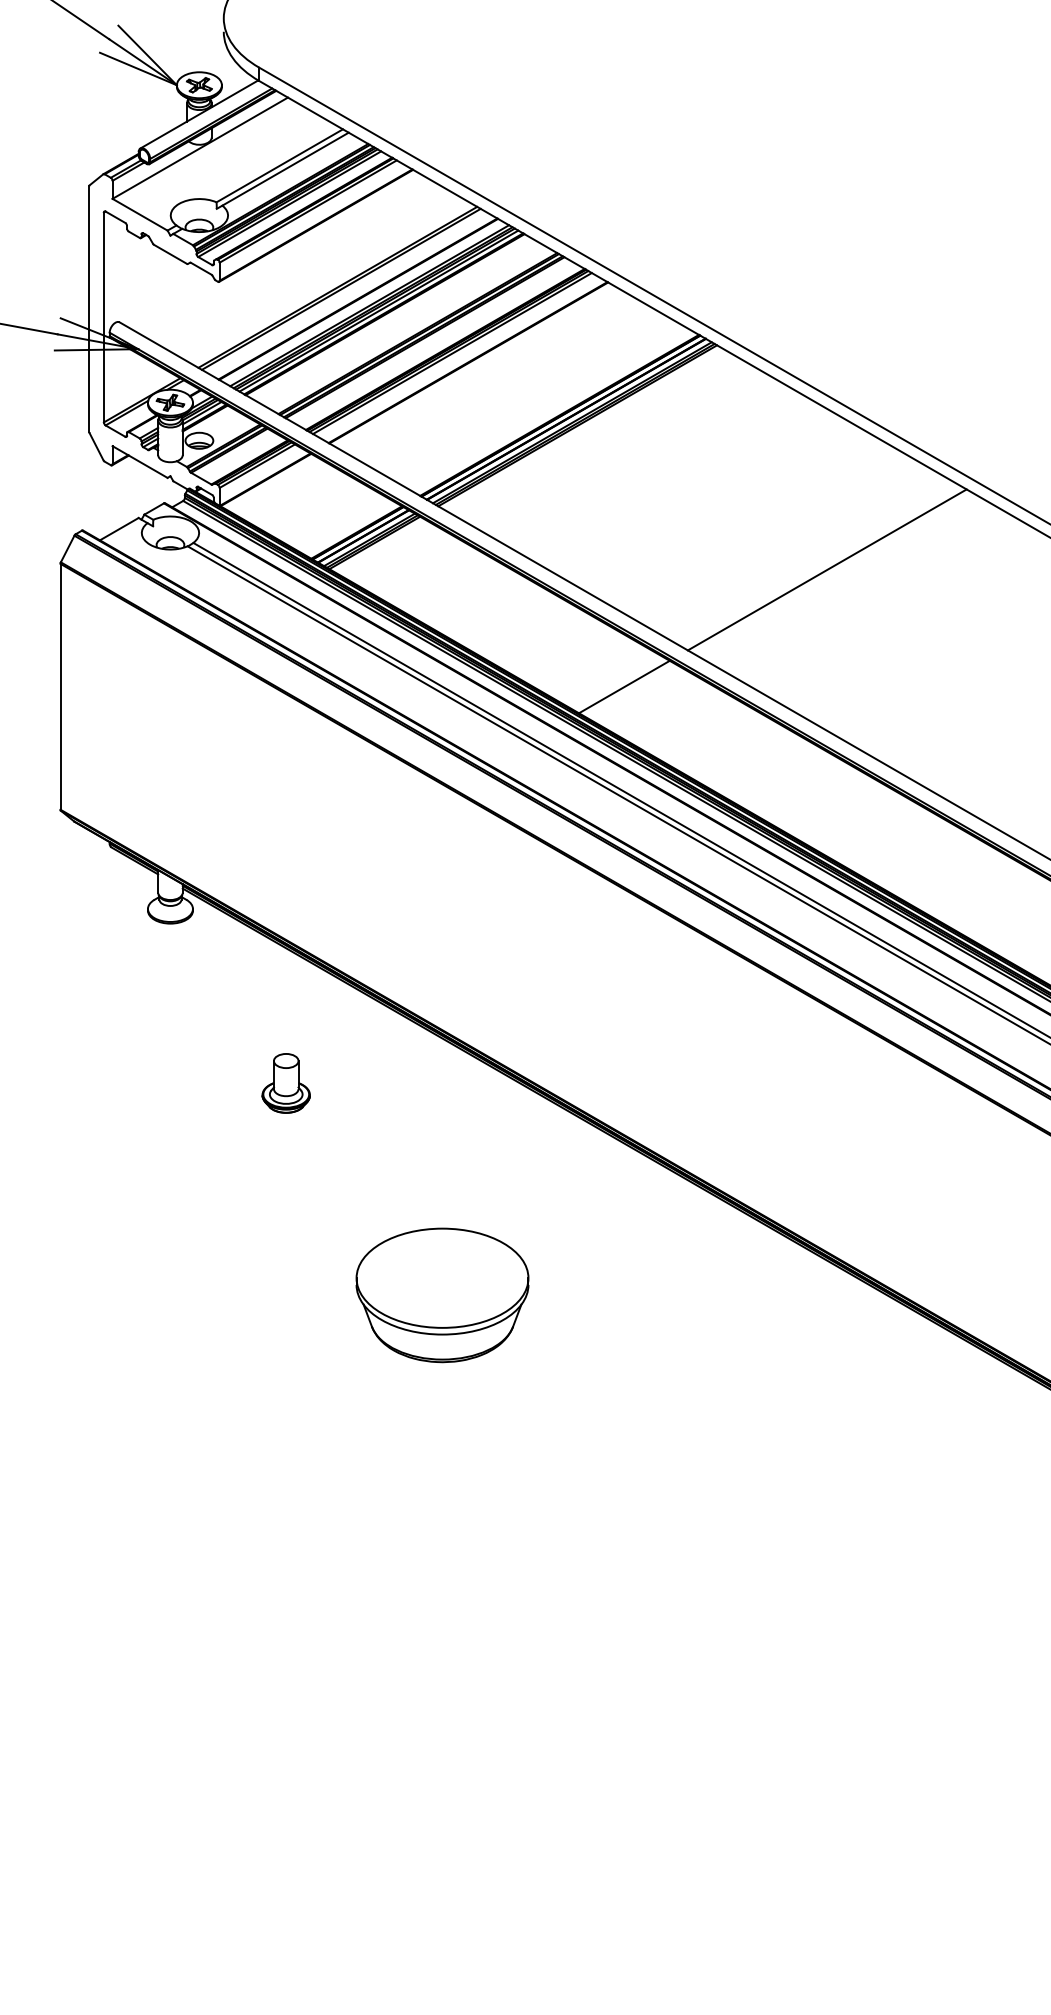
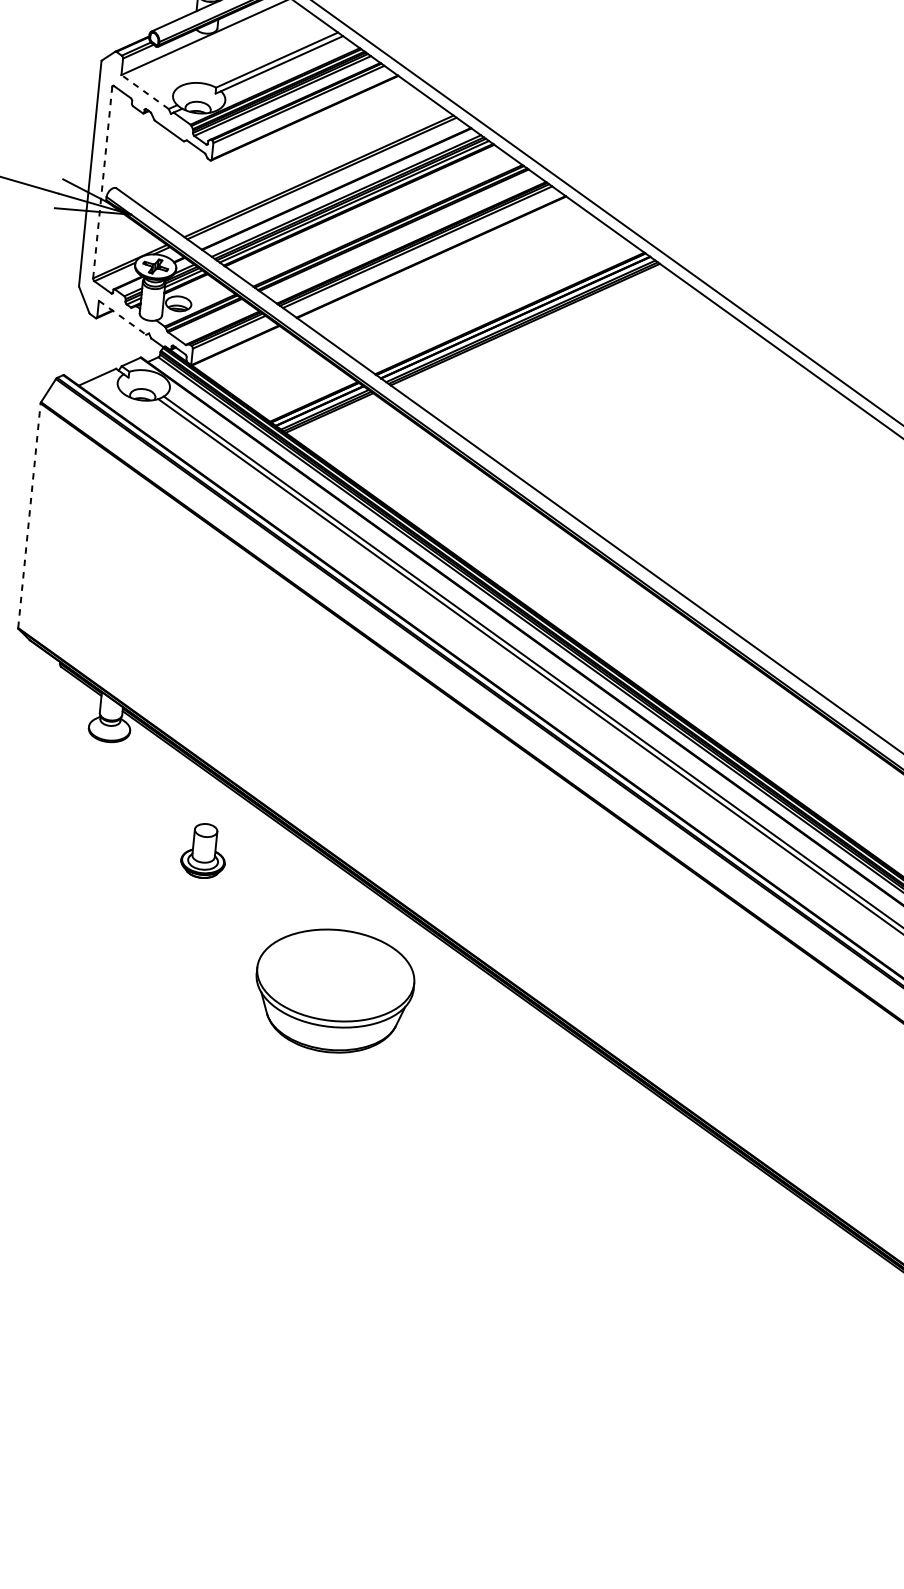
line: (140, 214) -> (145, 91), solid -> dashed
line: (103, 317) -> (102, 182), solid -> dashed
line: (140, 462) -> (122, 318), solid -> dashed
line: (826, 569) -> (739, 478), removed
line: (60, 686) -> (29, 515), solid -> dashed
line: (624, 686) -> (544, 566), removed
part: (285, 1083) -> (203, 850), moved
part: (442, 1295) -> (334, 991), moved

